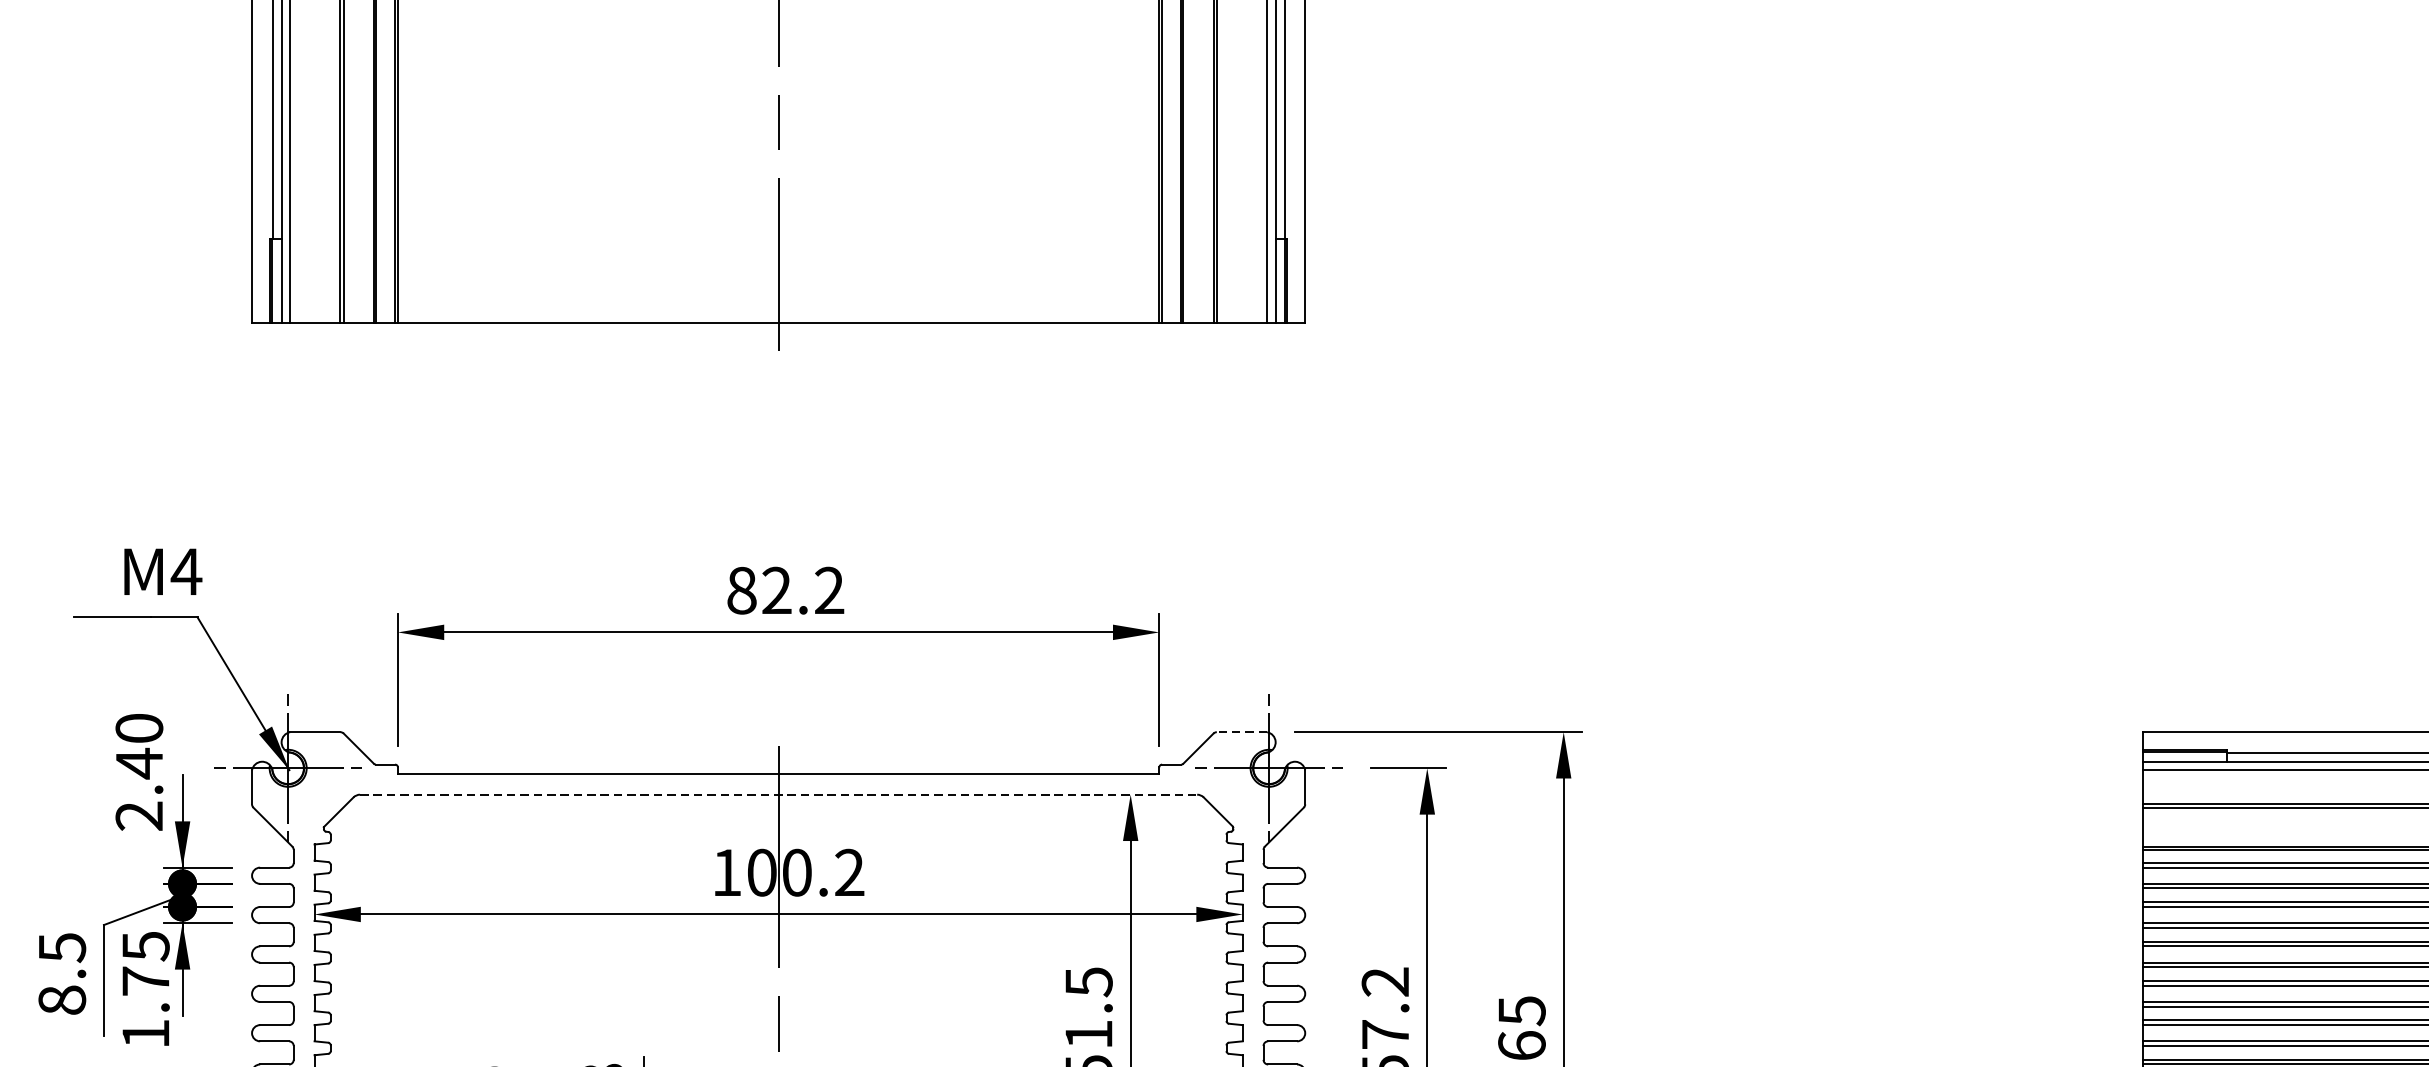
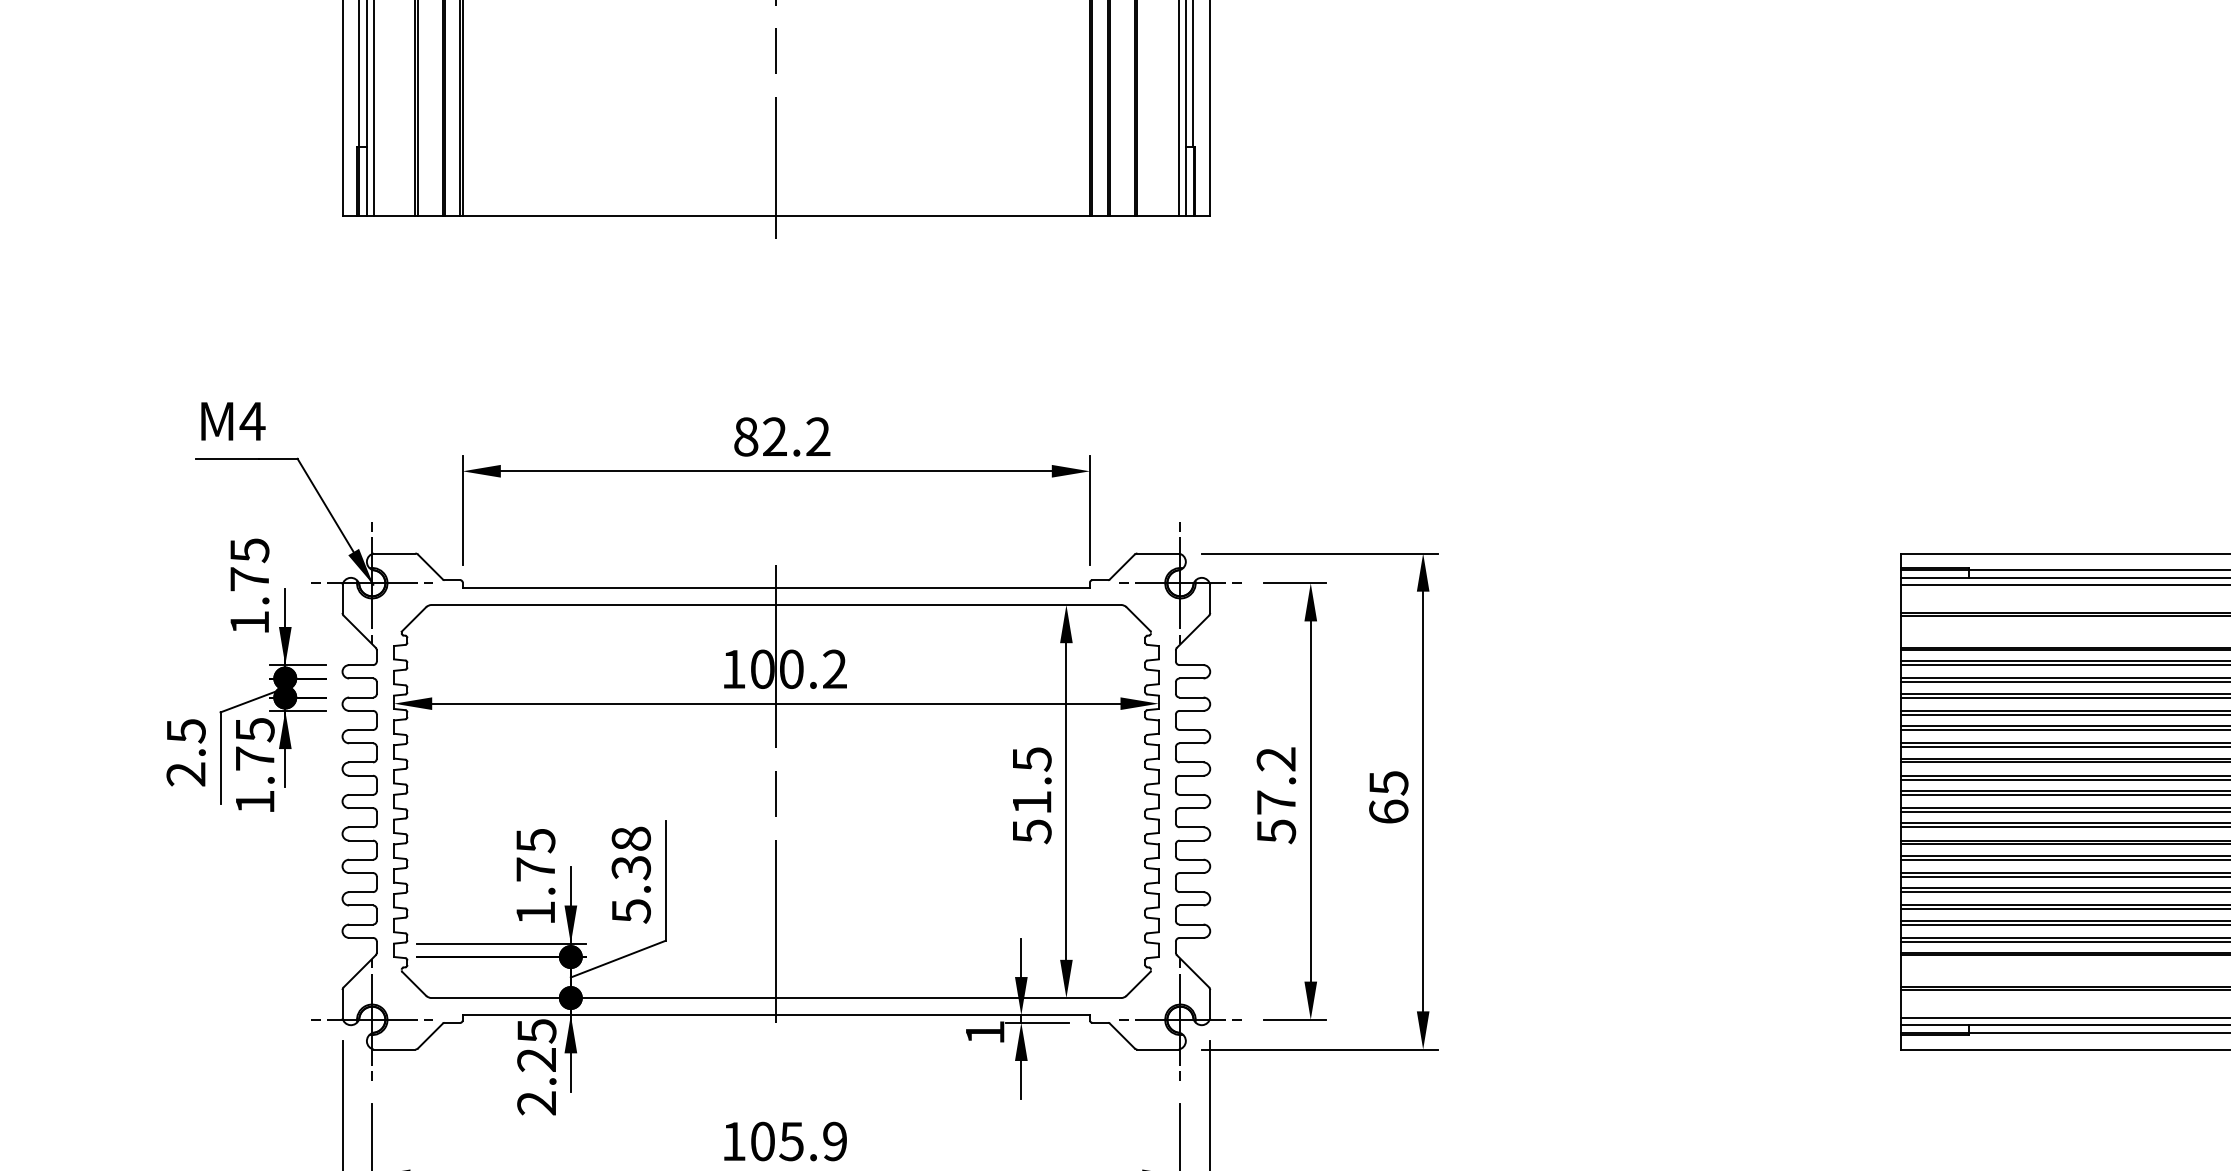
text: (163, 571) -> (233, 421), moved
line: (1242, 732) -> (1158, 553), dashed -> solid
text: (139, 772) -> (249, 586), 2.40 -> 1.75
line: (778, 795) -> (776, 605), dashed -> solid
text: (61, 1000) -> (185, 774), 8.5 -> 2.5

